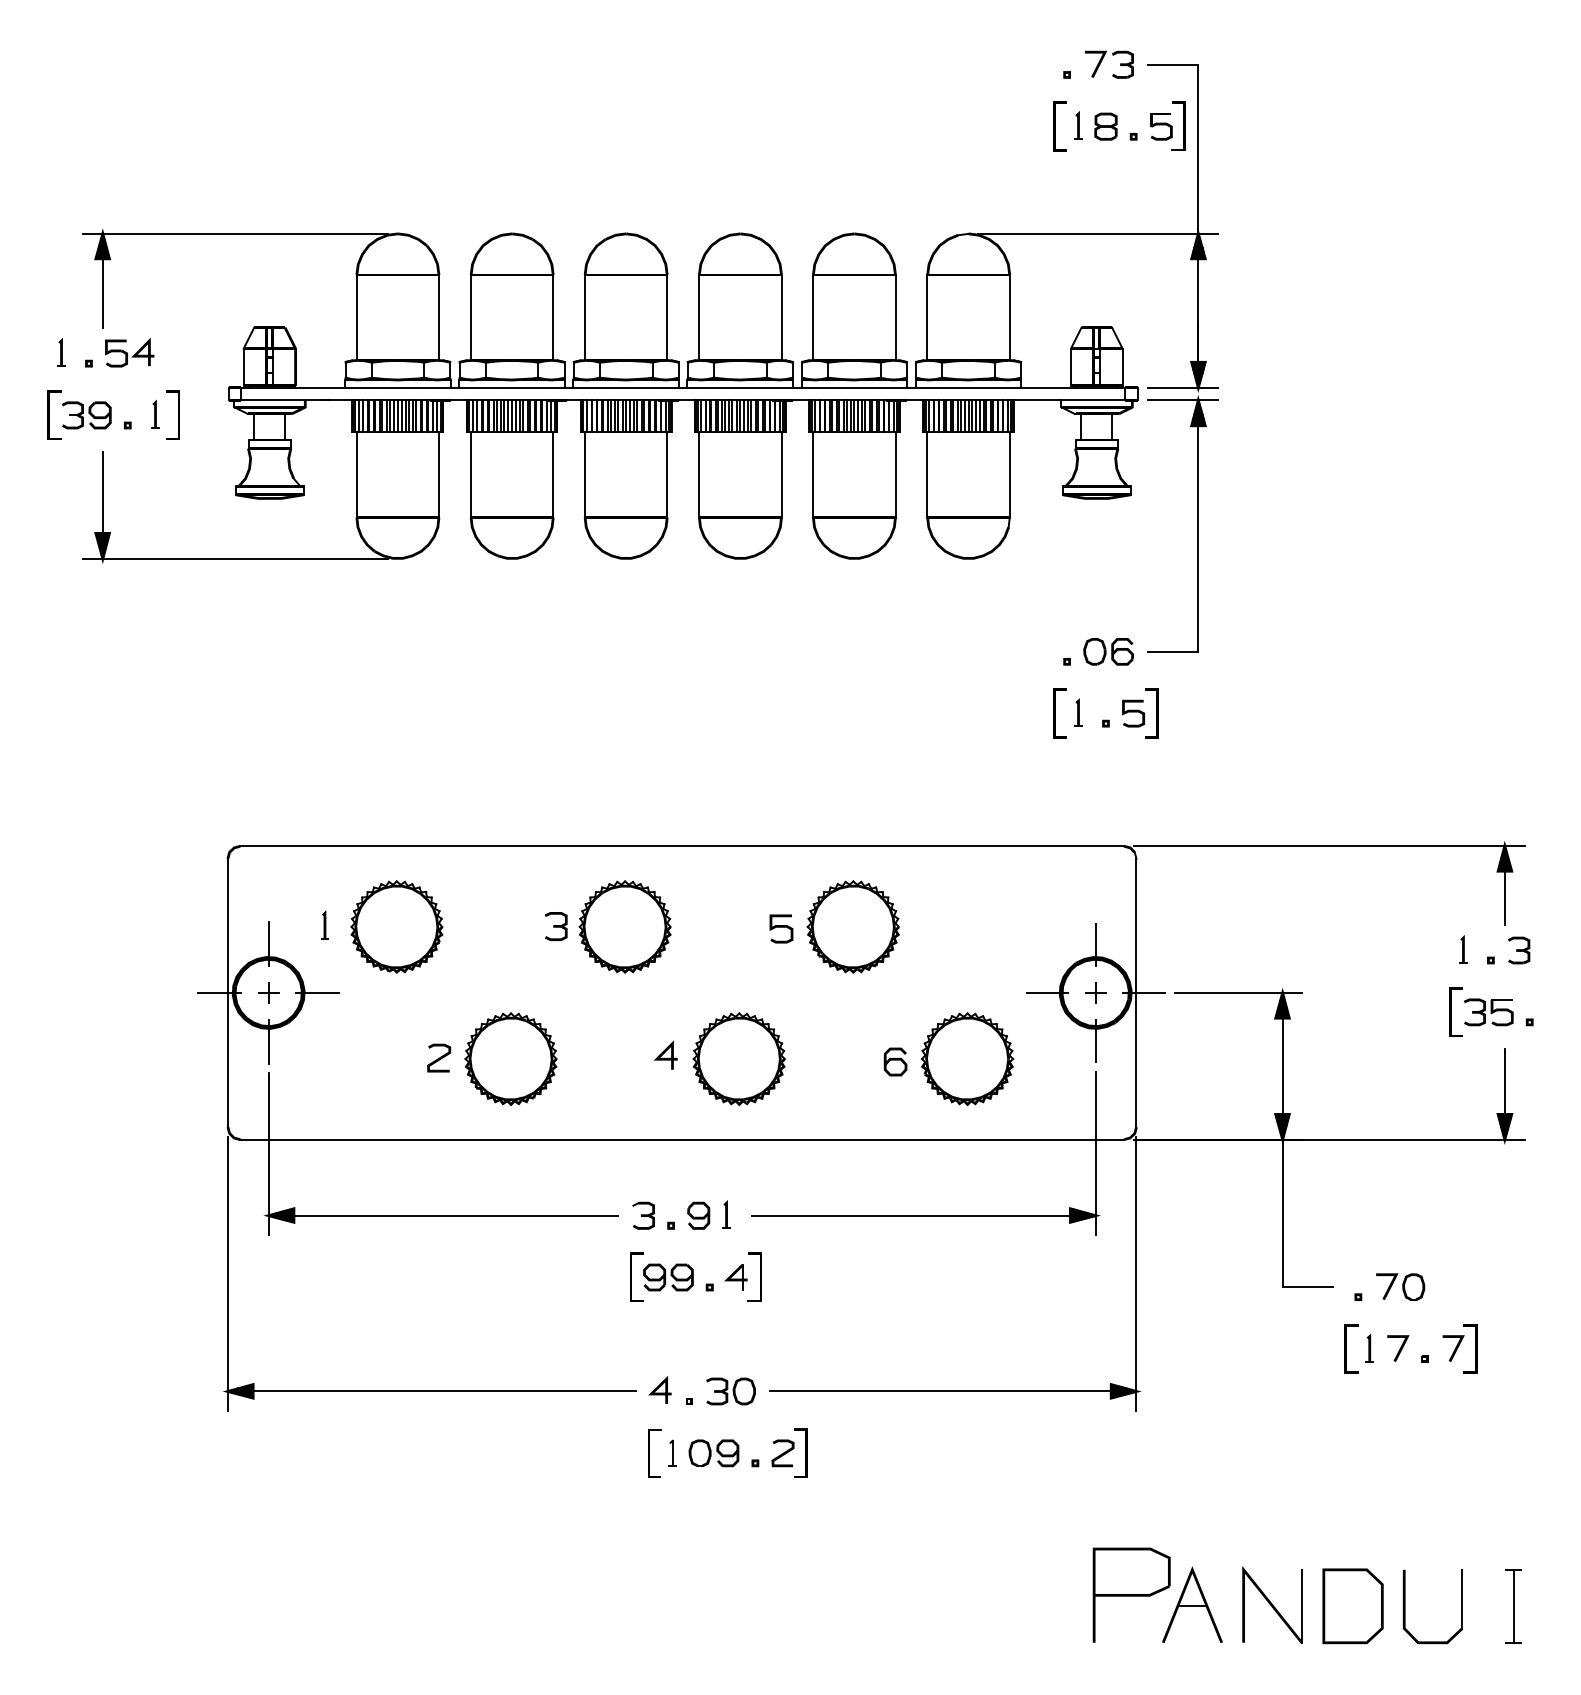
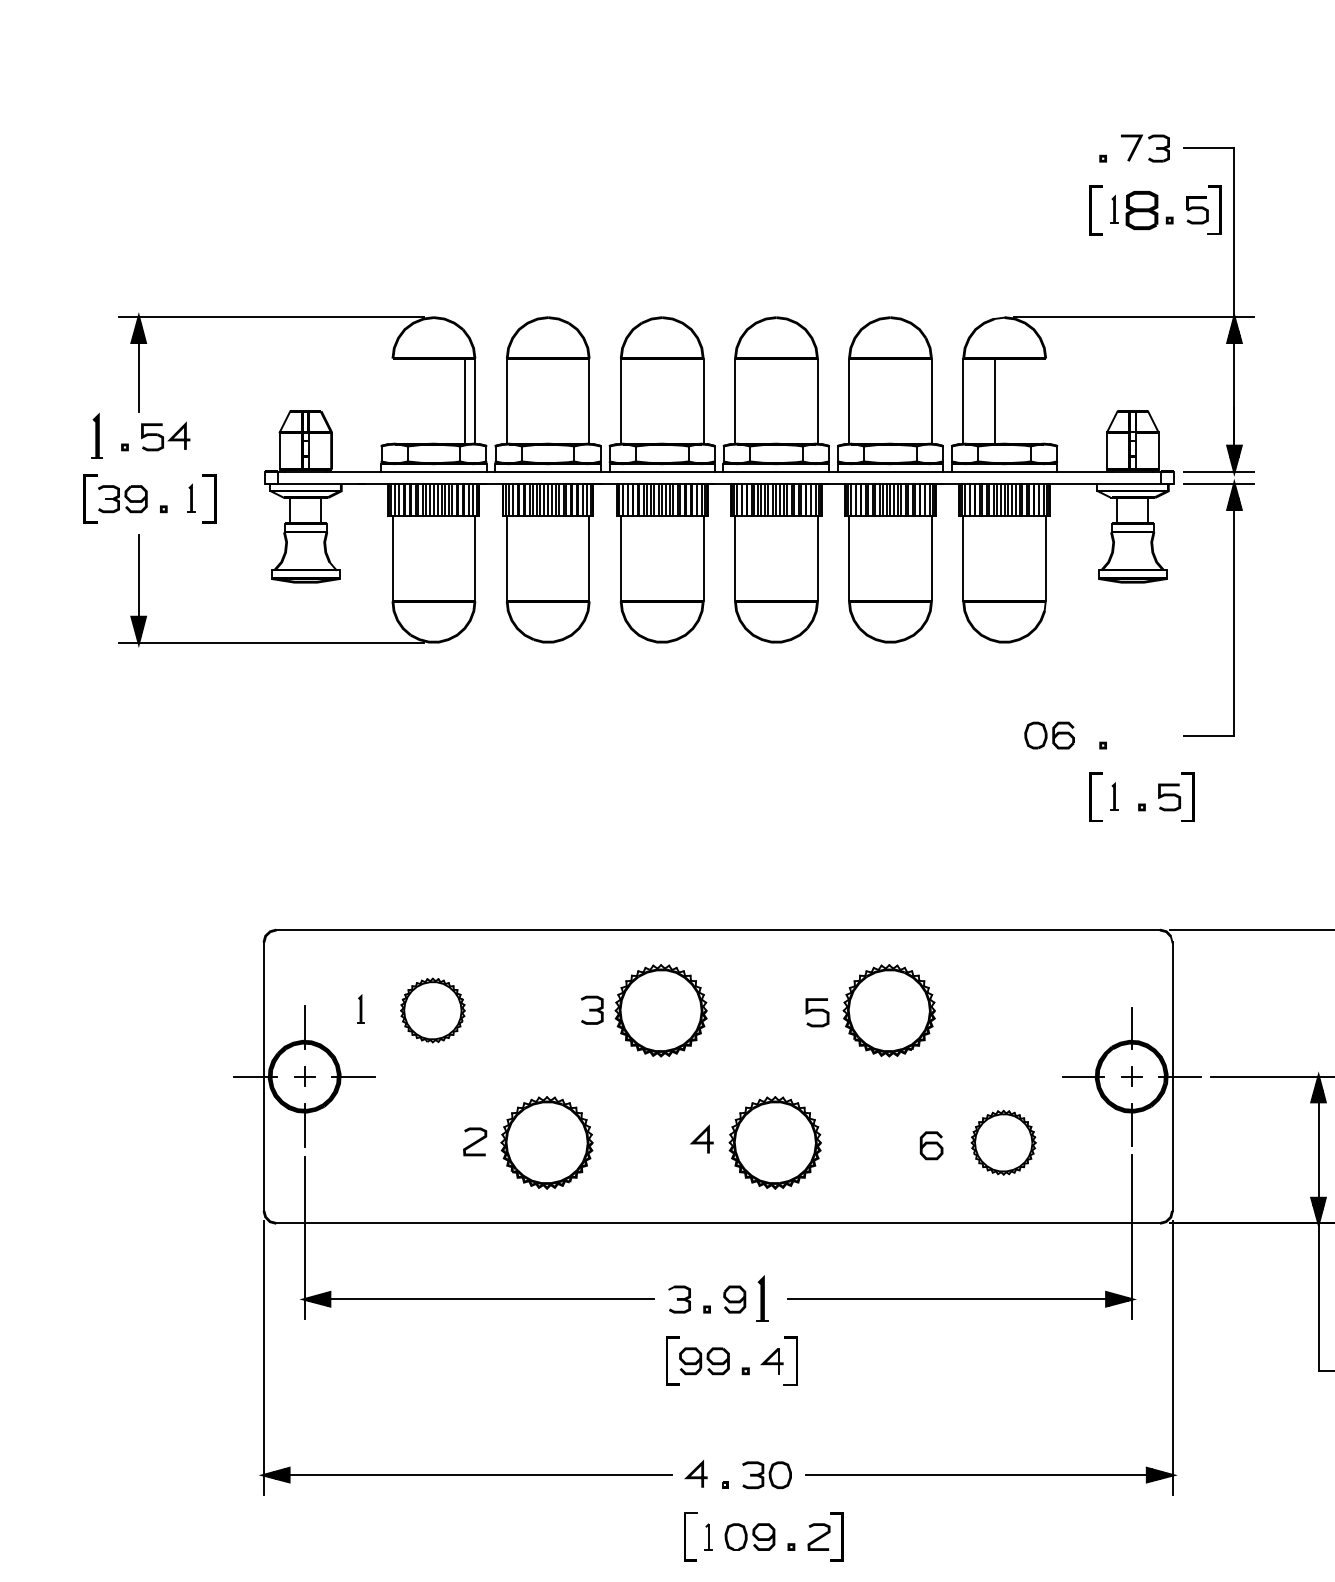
part: (1105, 126) -> (1141, 210), size x1.4
line: (356, 317) -> (464, 401), moved
line: (1009, 317) -> (994, 401), moved
part: (61, 352) -> (97, 436), size x1.6
part: (1108, 651) -> (1049, 735), moved
part: (396, 926) -> (432, 1010), size x0.7
part: (967, 1059) -> (1003, 1143), size x0.7
part: (726, 1214) -> (762, 1298), size x1.6

